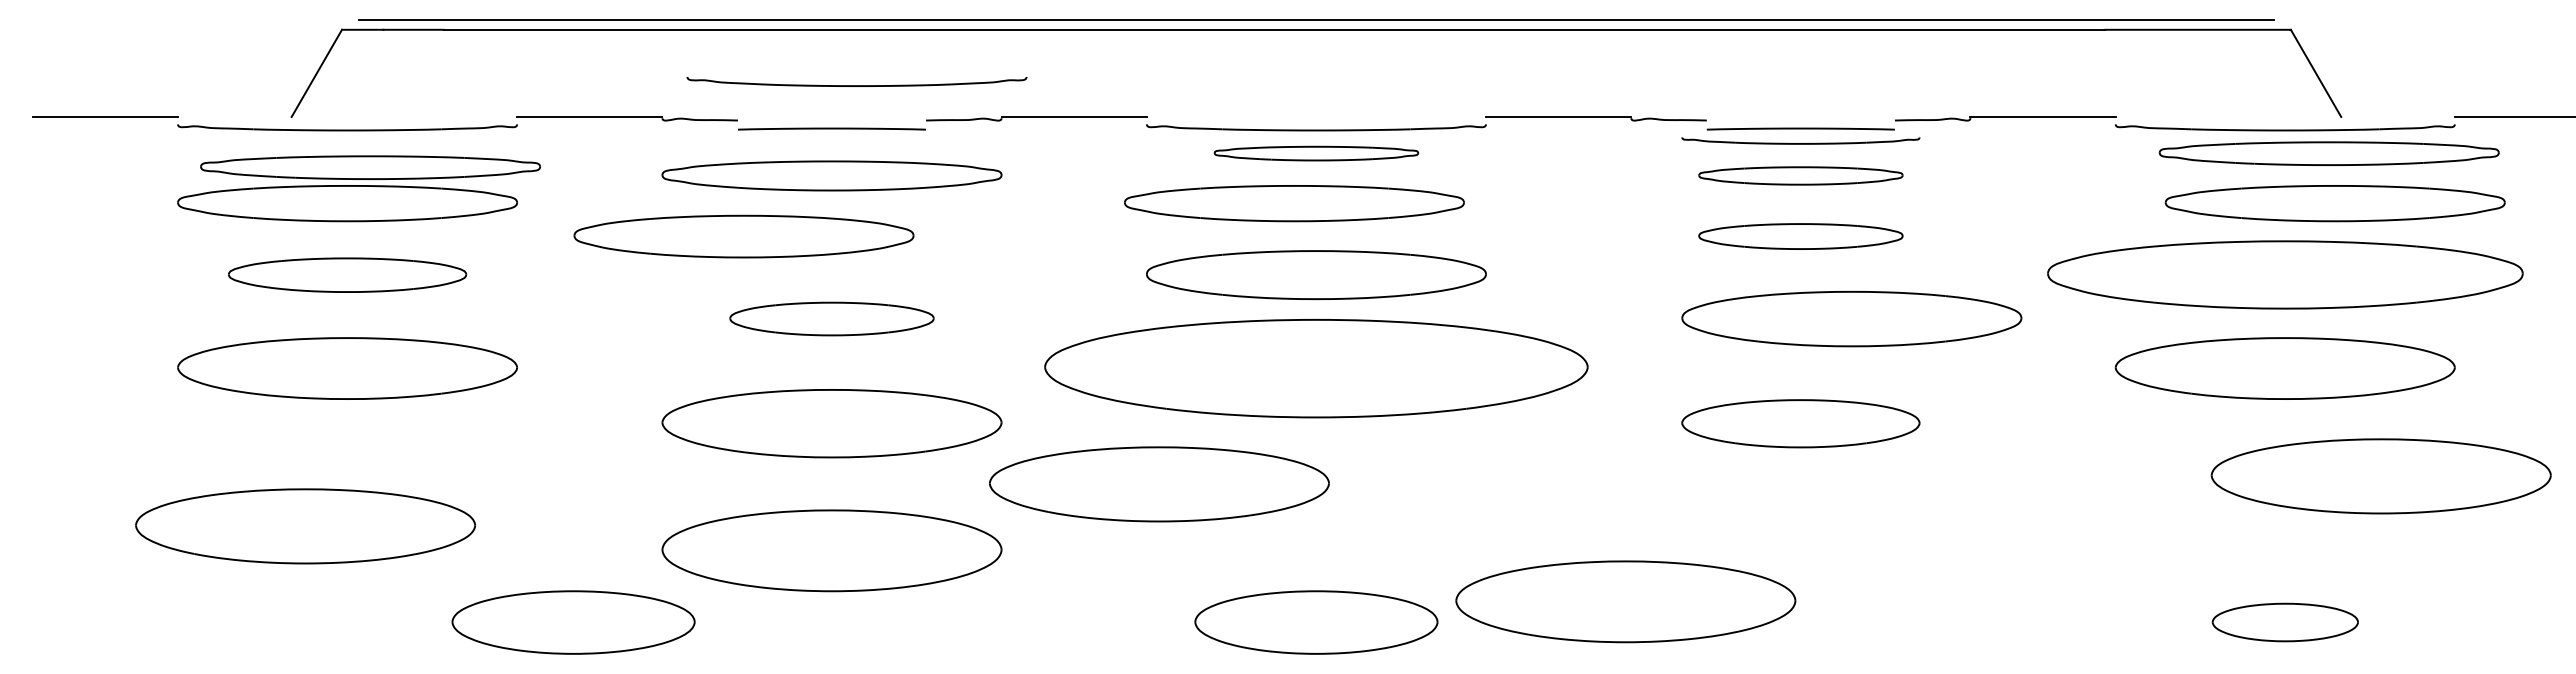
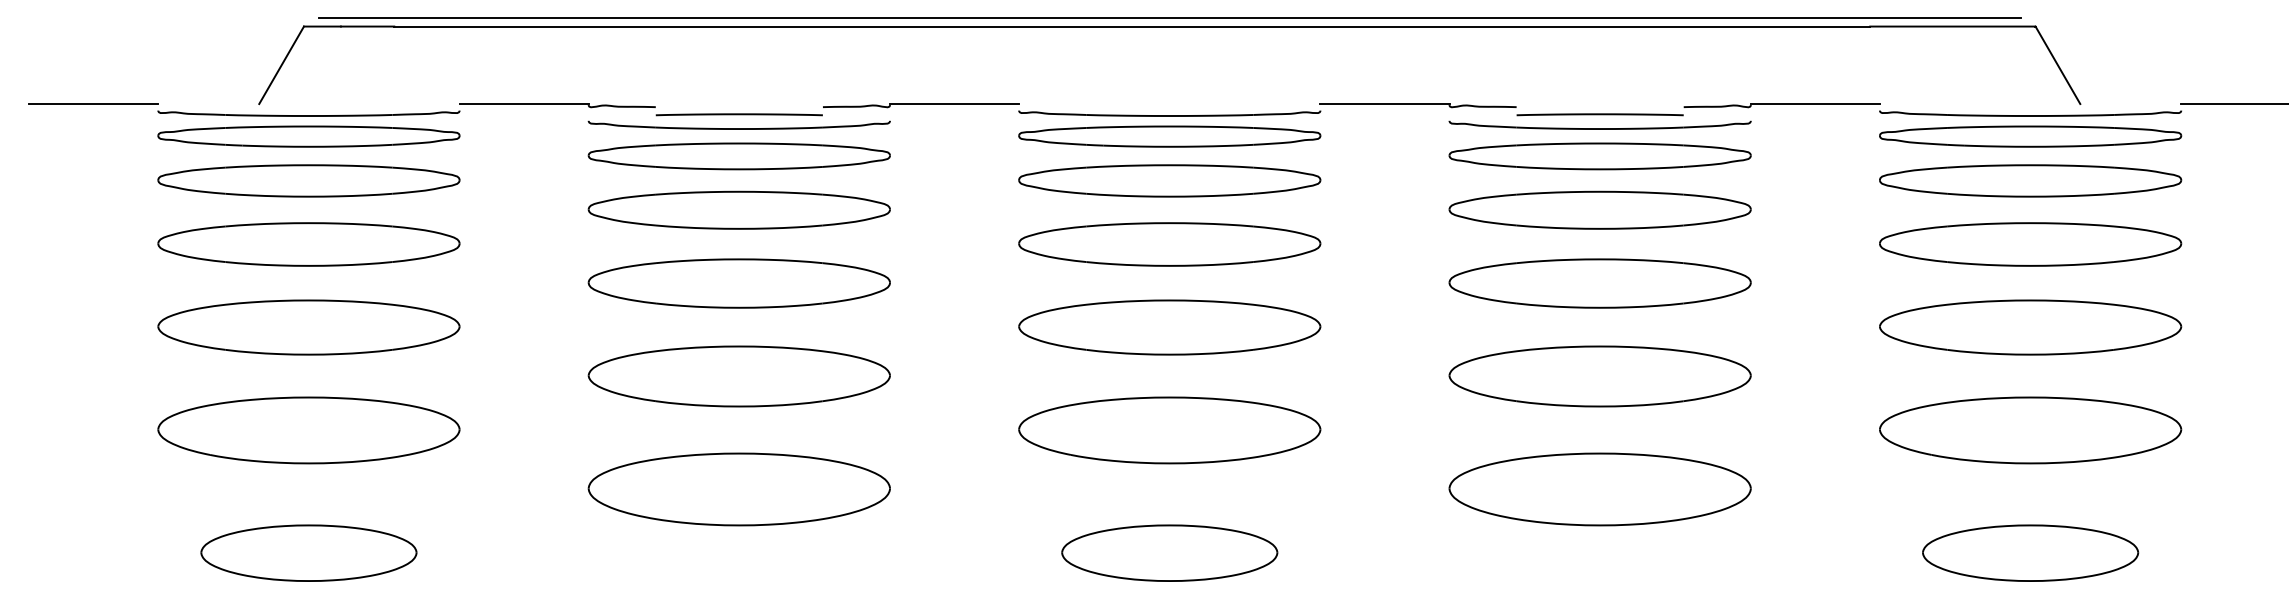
part: (856, 81) -> (738, 124), moved
part: (1800, 140) -> (1599, 124), size x1.43
part: (1316, 153) -> (1169, 136), size x1.67
part: (2328, 153) -> (2029, 136), moved
part: (370, 167) -> (308, 136), moved
part: (1800, 175) -> (1599, 156), size x1.67
part: (1294, 203) -> (1169, 180), moved
part: (2334, 203) -> (2029, 180), moved
part: (743, 236) -> (738, 210), moved
part: (1800, 236) -> (1599, 210), size x1.67
part: (347, 275) -> (308, 244), size x1.43
part: (2284, 275) -> (2029, 244), size x0.71
part: (831, 318) -> (738, 283), size x1.67
part: (1851, 318) -> (1599, 283), moved
part: (1316, 368) -> (1169, 327), size x0.62
part: (1800, 423) -> (1599, 376), size x1.43
part: (2380, 476) -> (2029, 430), moved
part: (1159, 484) -> (1169, 430), moved
part: (305, 526) -> (308, 430), moved
part: (1625, 601) -> (1599, 489), moved
part: (573, 622) -> (308, 553), moved
part: (2285, 622) -> (2030, 553), size x1.67

